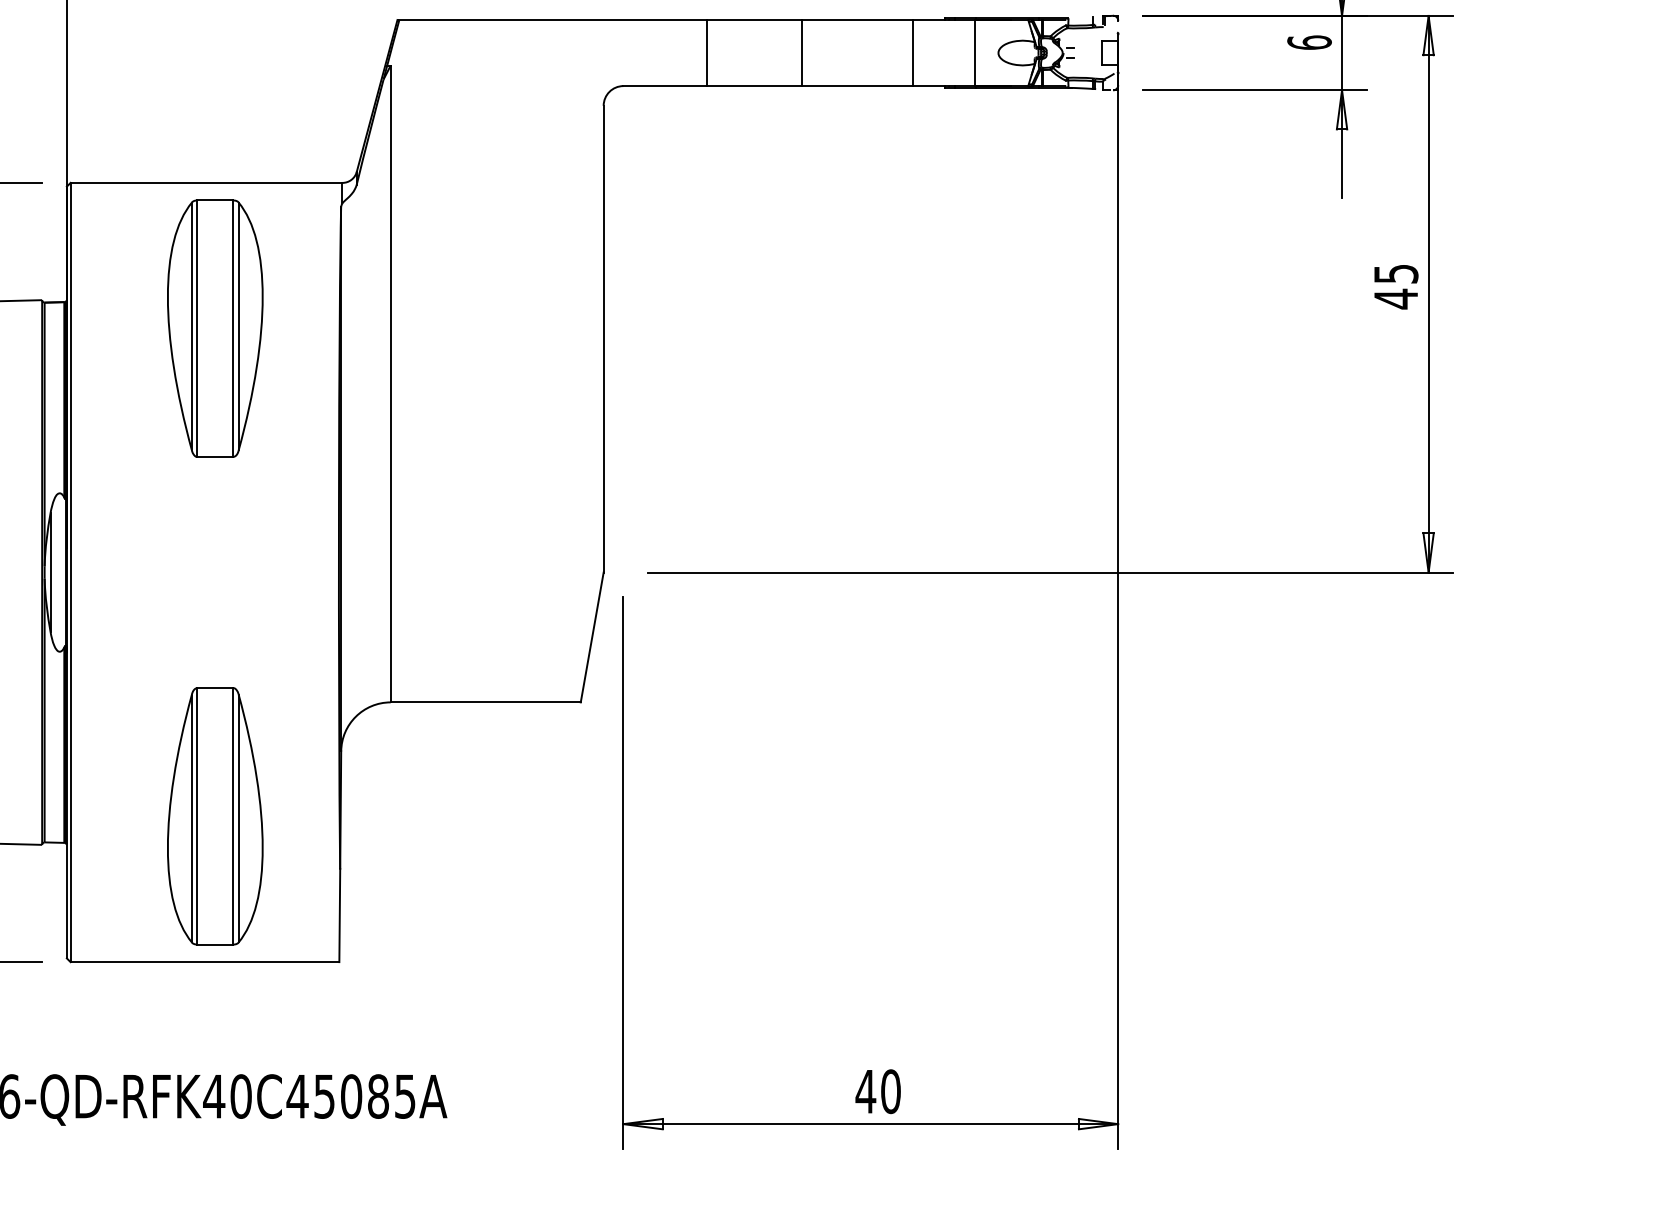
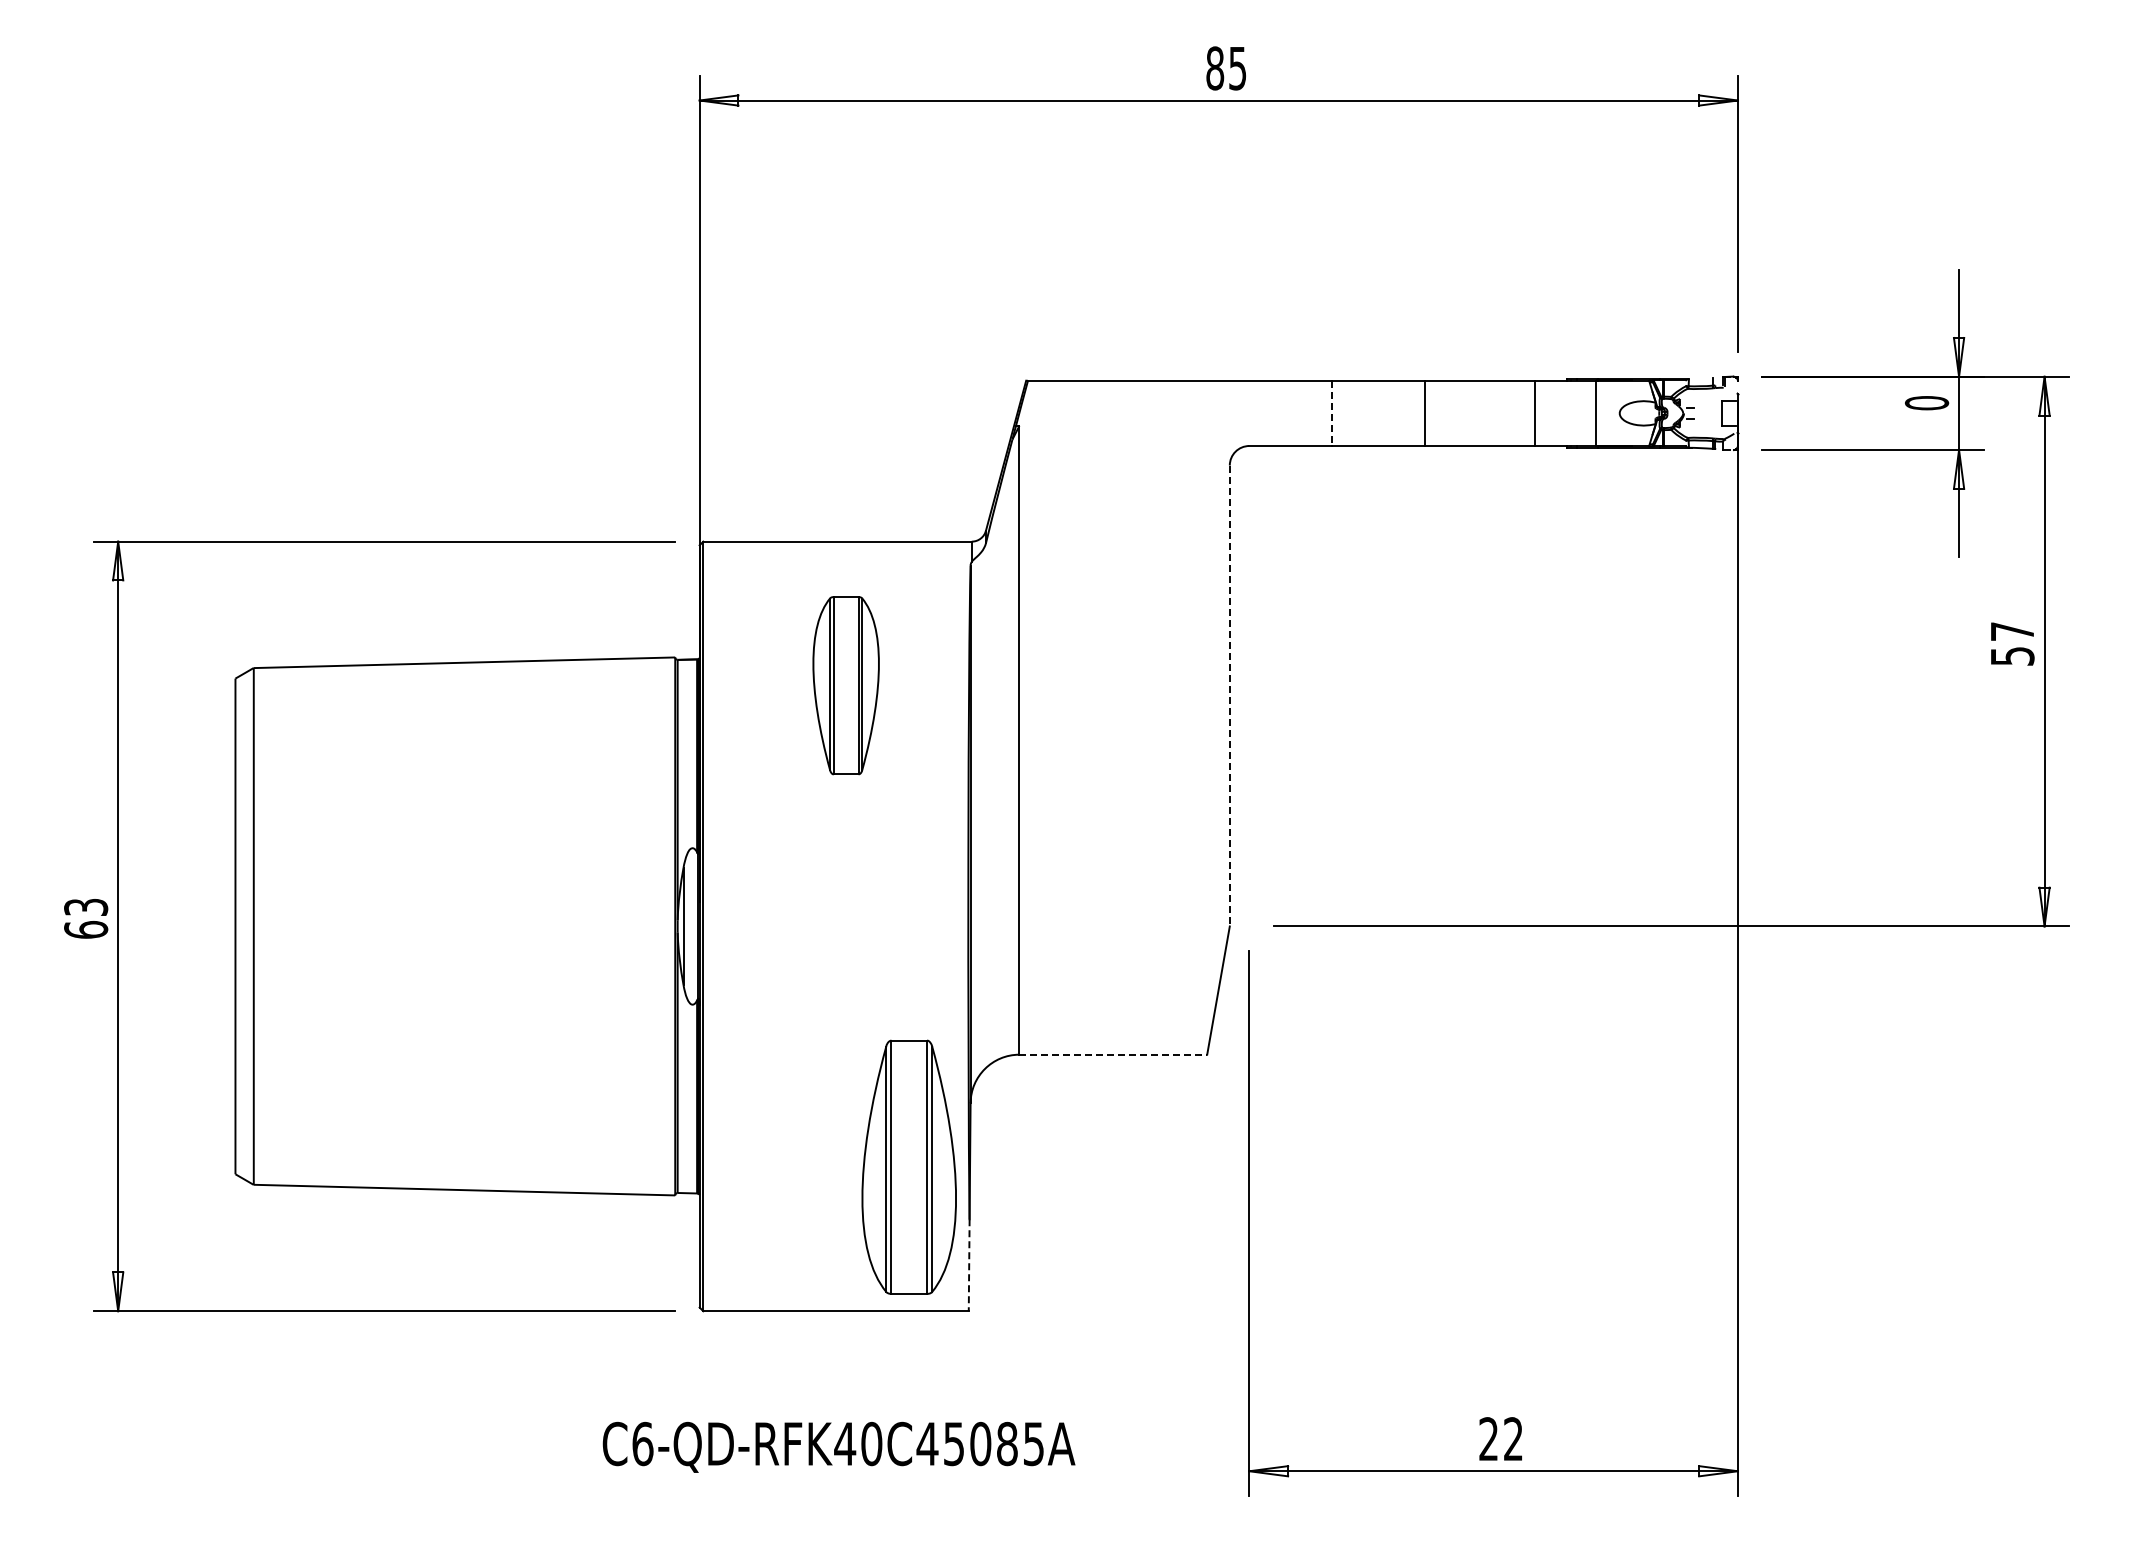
text: (1309, 43) -> (1926, 403), 6 -> 0
line: (707, 53) -> (1332, 413), solid -> dashed
text: (1396, 287) -> (2012, 644), 45 -> 57
part: (214, 328) -> (845, 685), size x0.7
line: (603, 339) -> (1229, 696), solid -> dashed
line: (485, 702) -> (1113, 1054), solid -> dashed
part: (214, 815) -> (908, 1166), moved
line: (340, 915) -> (969, 1265), solid -> dashed
text: (877, 1091) -> (1500, 1439), 40 -> 22

